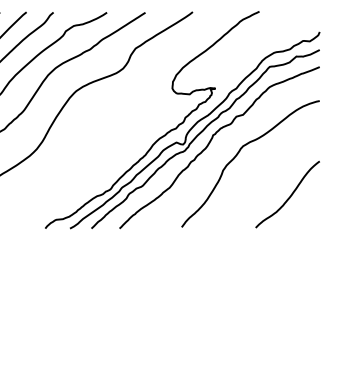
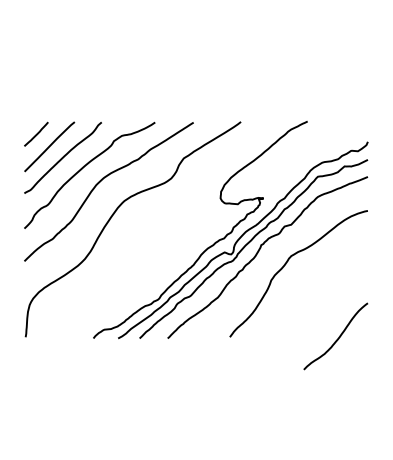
curve: (289, 196) -> (337, 338), moved

